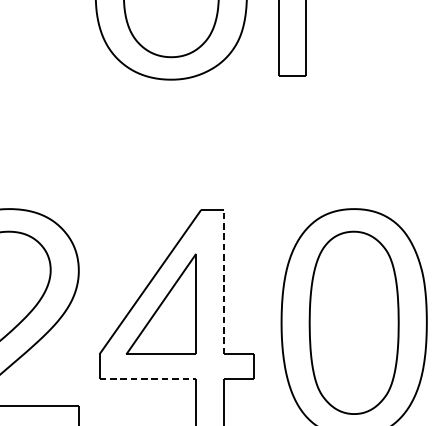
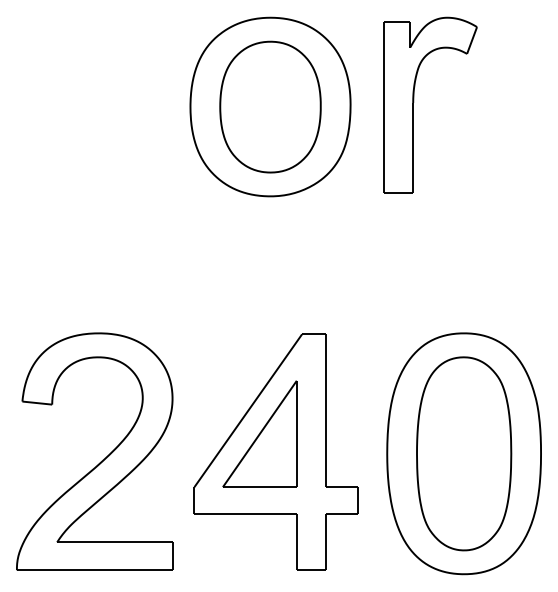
line: (223, 281) -> (325, 410), dashed -> solid
line: (148, 379) -> (246, 513), dashed -> solid

